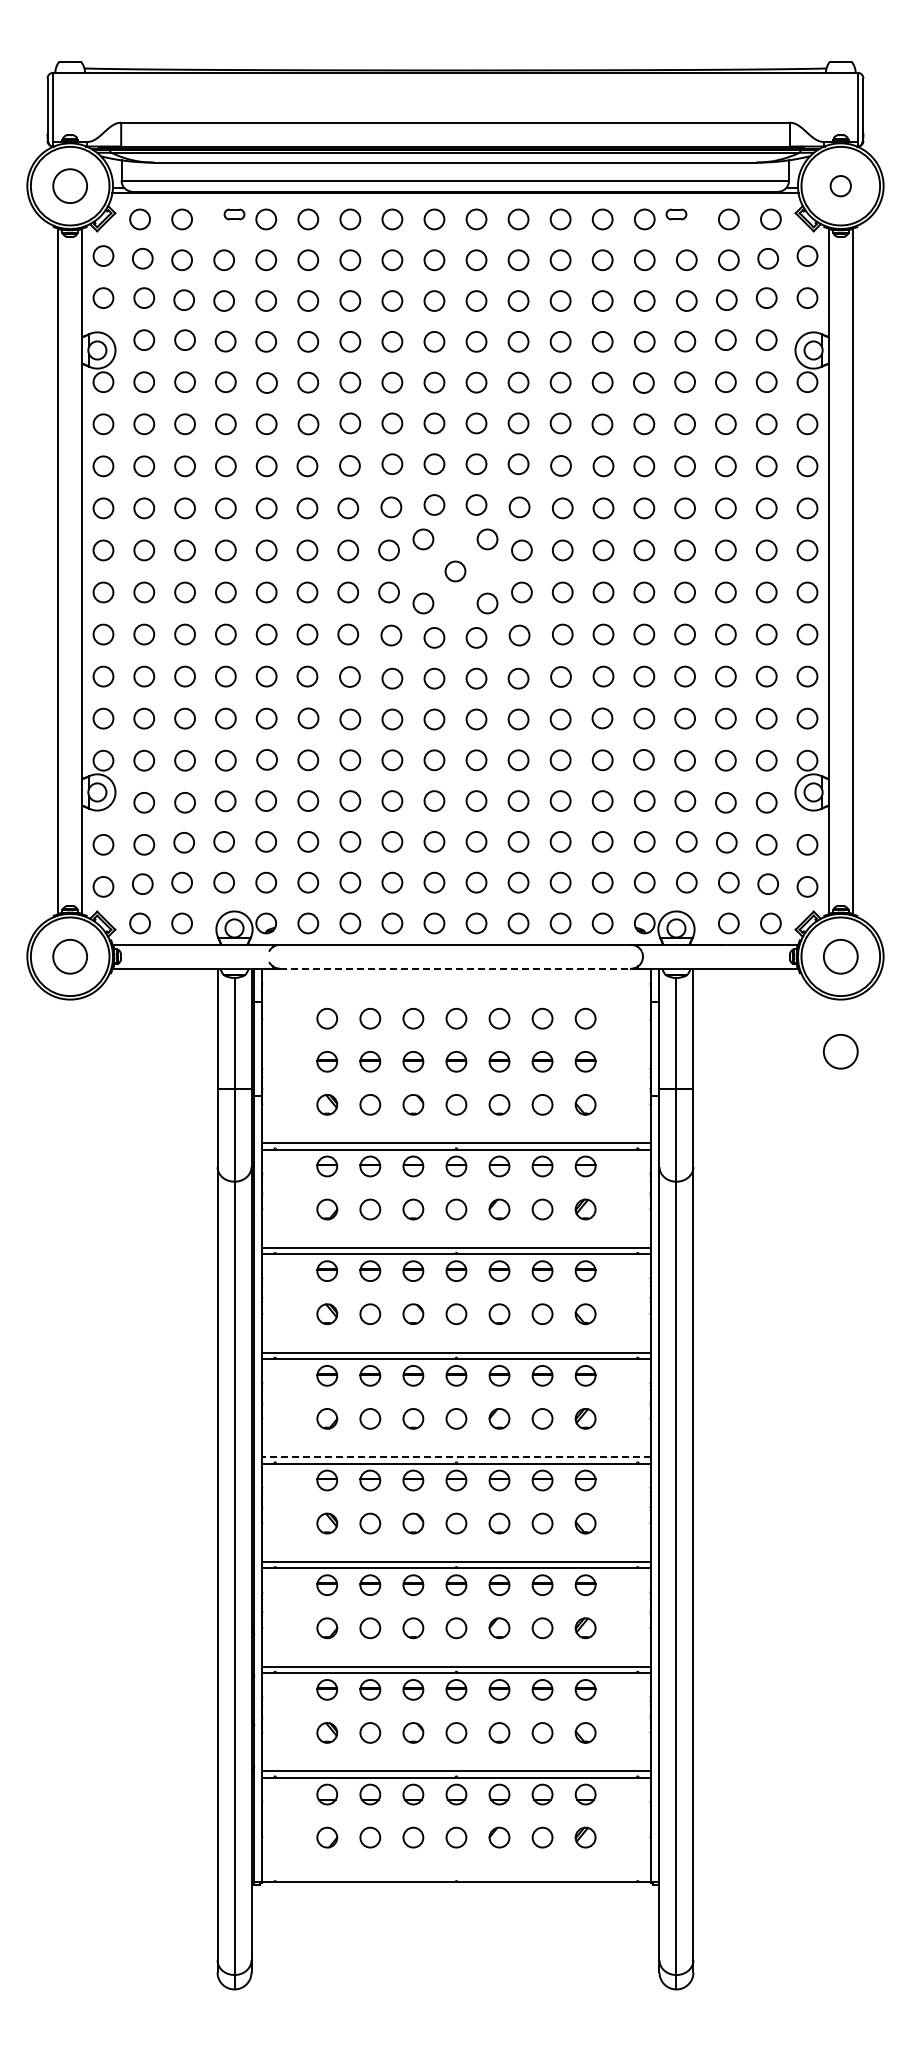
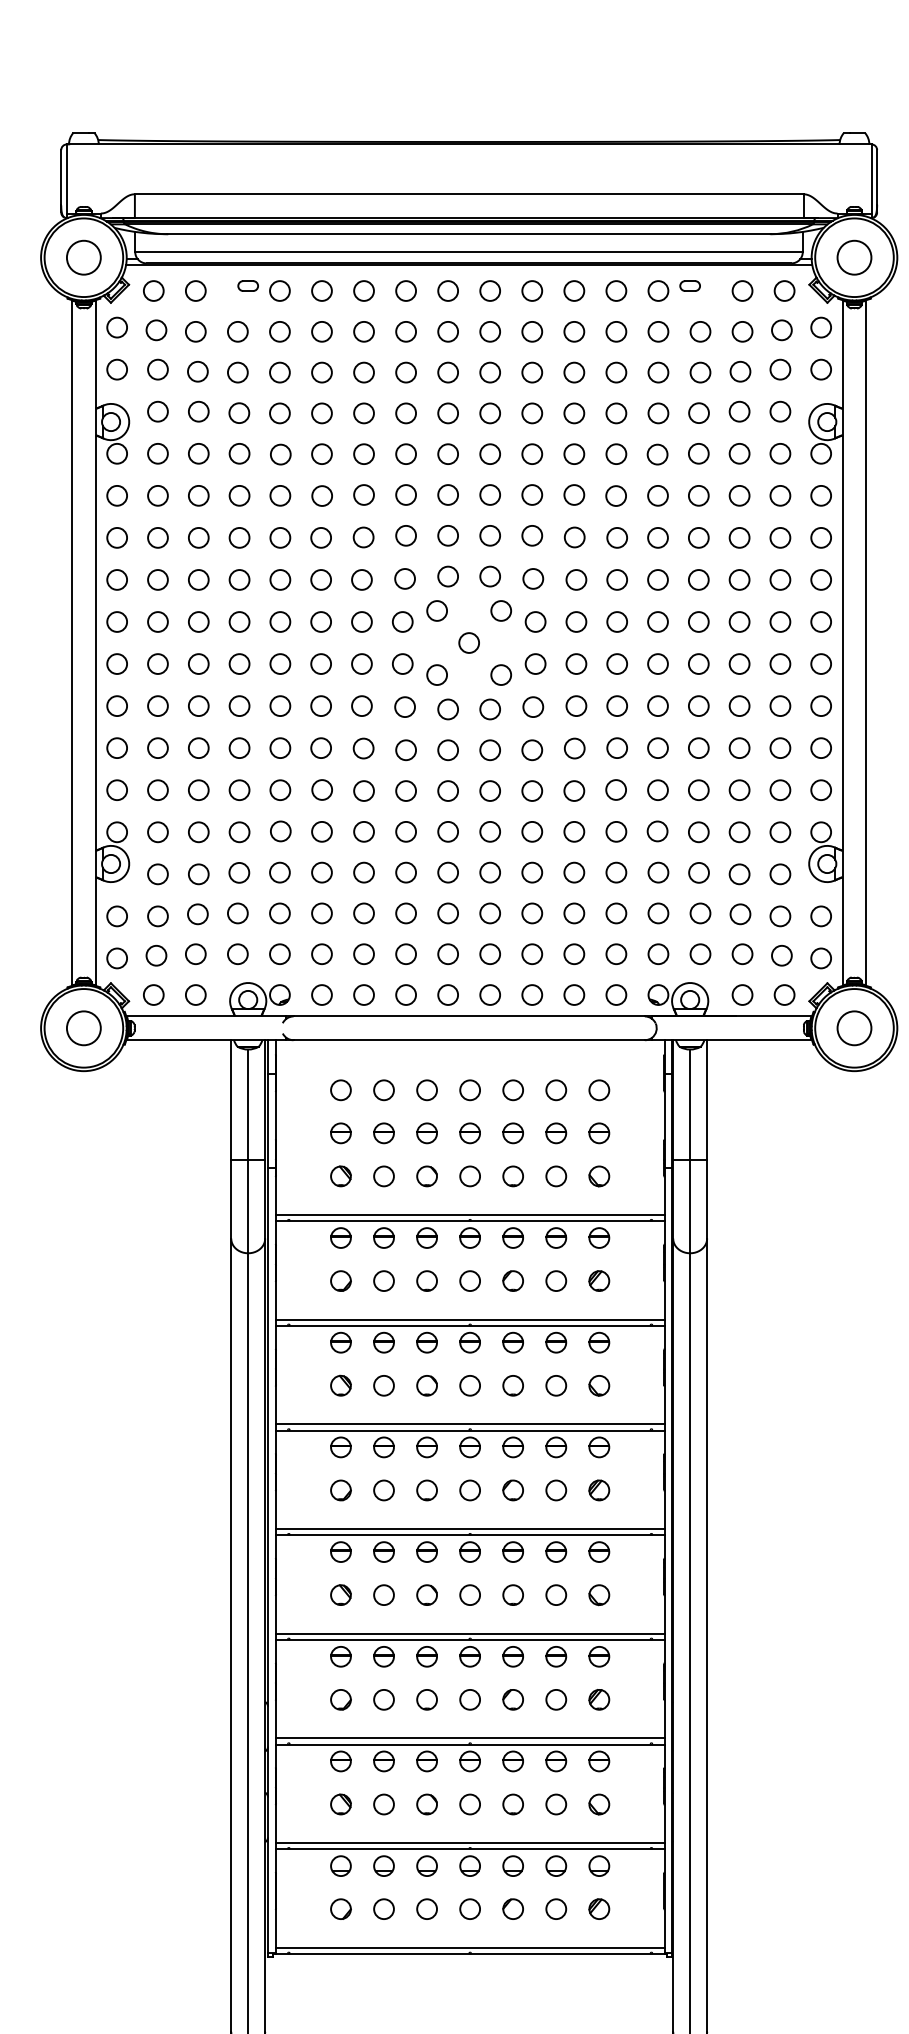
circle: (840, 186) -> (854, 258), size x1.67
line: (455, 968) -> (469, 1040), dashed -> solid
circle: (840, 1051) -> (854, 1123), removed
line: (456, 1457) -> (470, 1529), dashed -> solid
line: (455, 1876) -> (469, 1948), added

